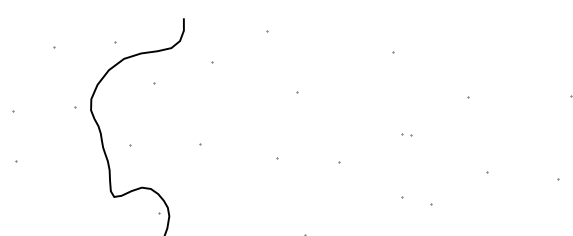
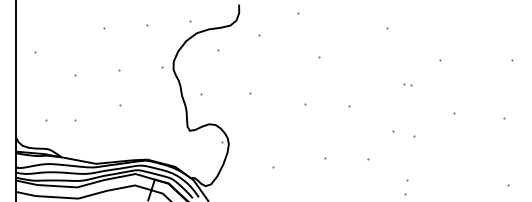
part: (406, 134) -> (407, 84), moved

